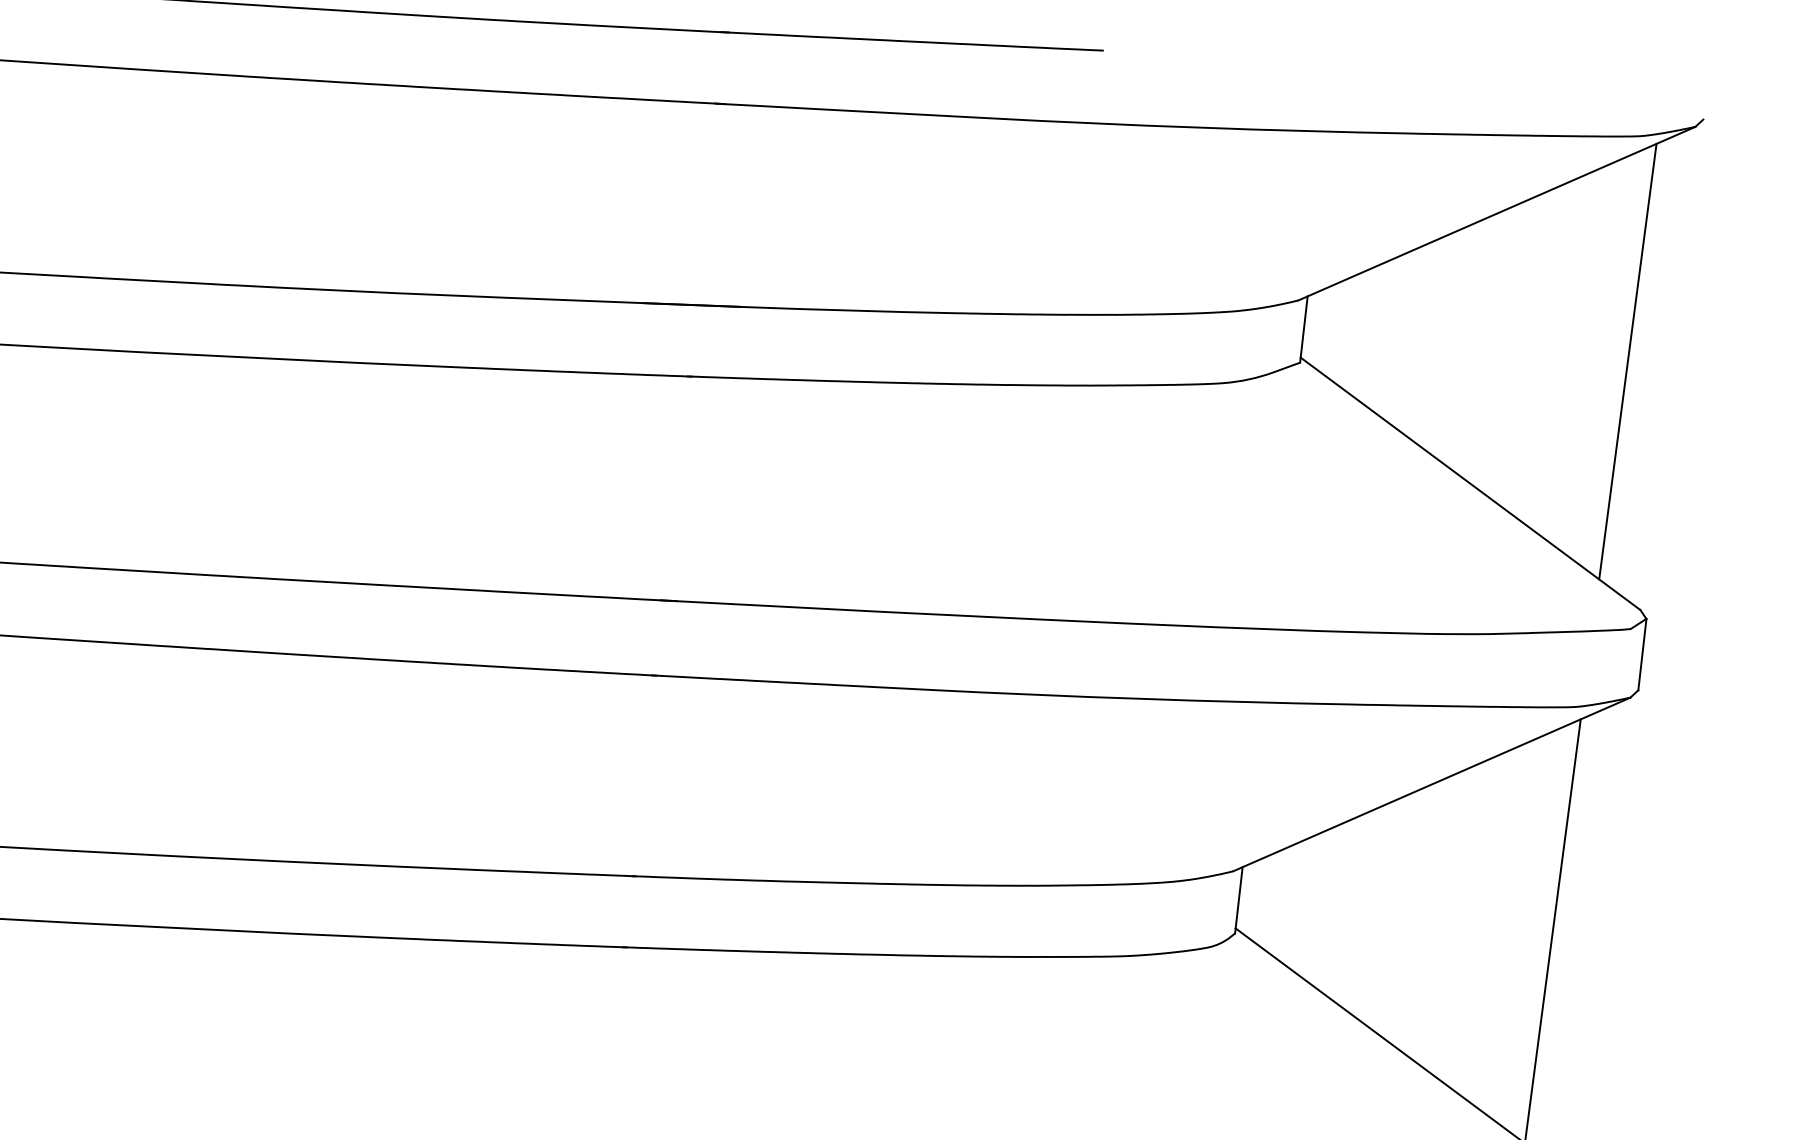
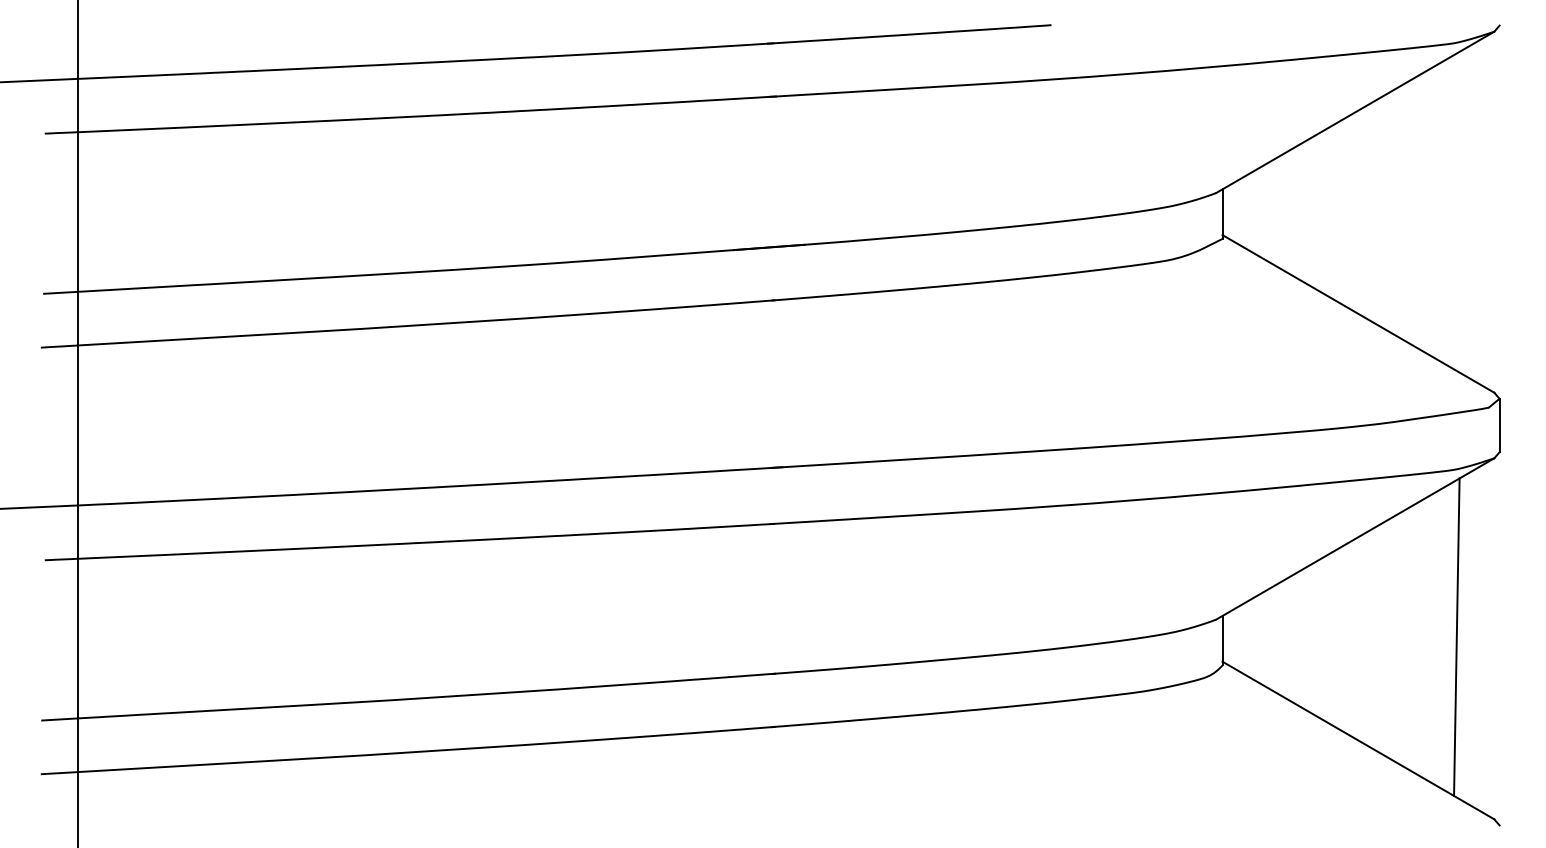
line: (1628, 361) -> (1464, 210), removed

